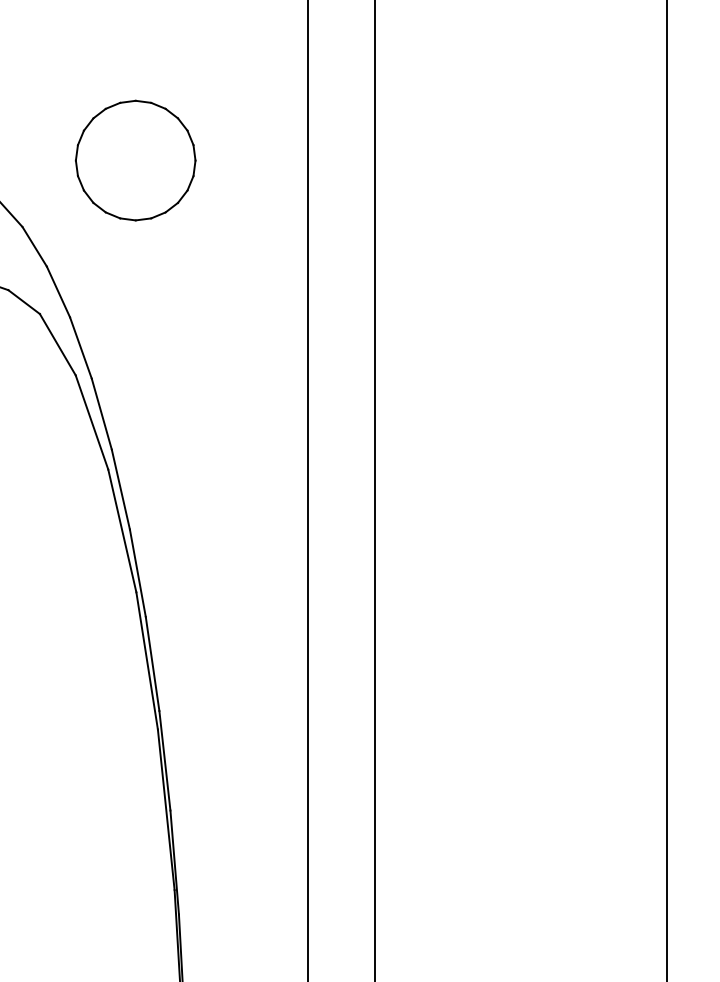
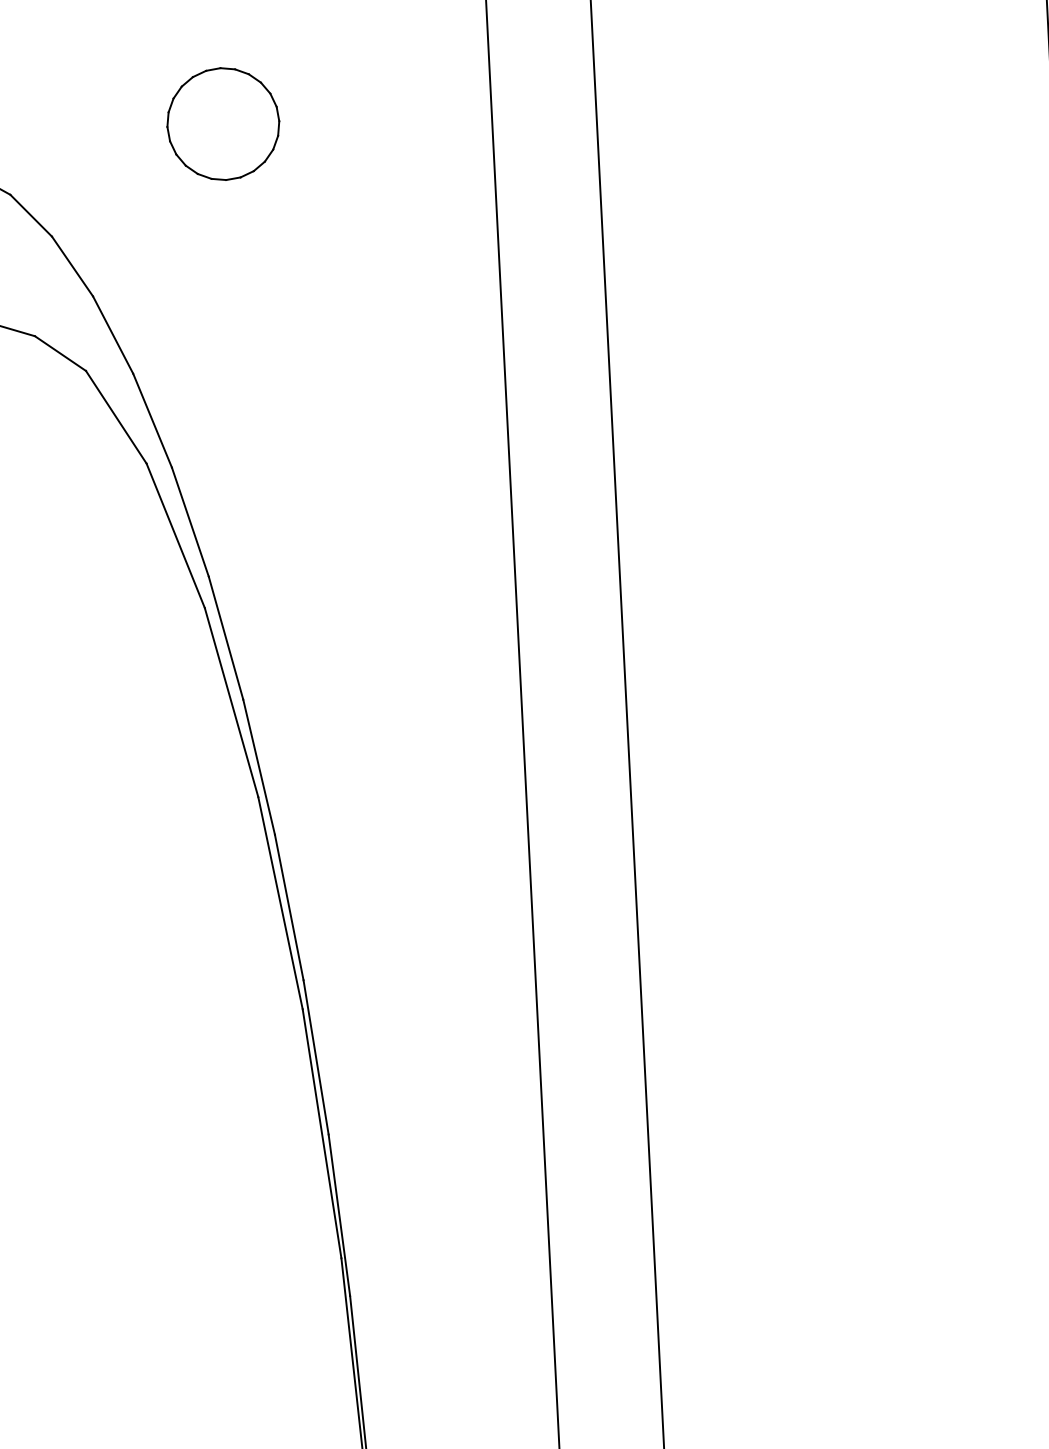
part: (135, 160) -> (222, 124), size x0.6

